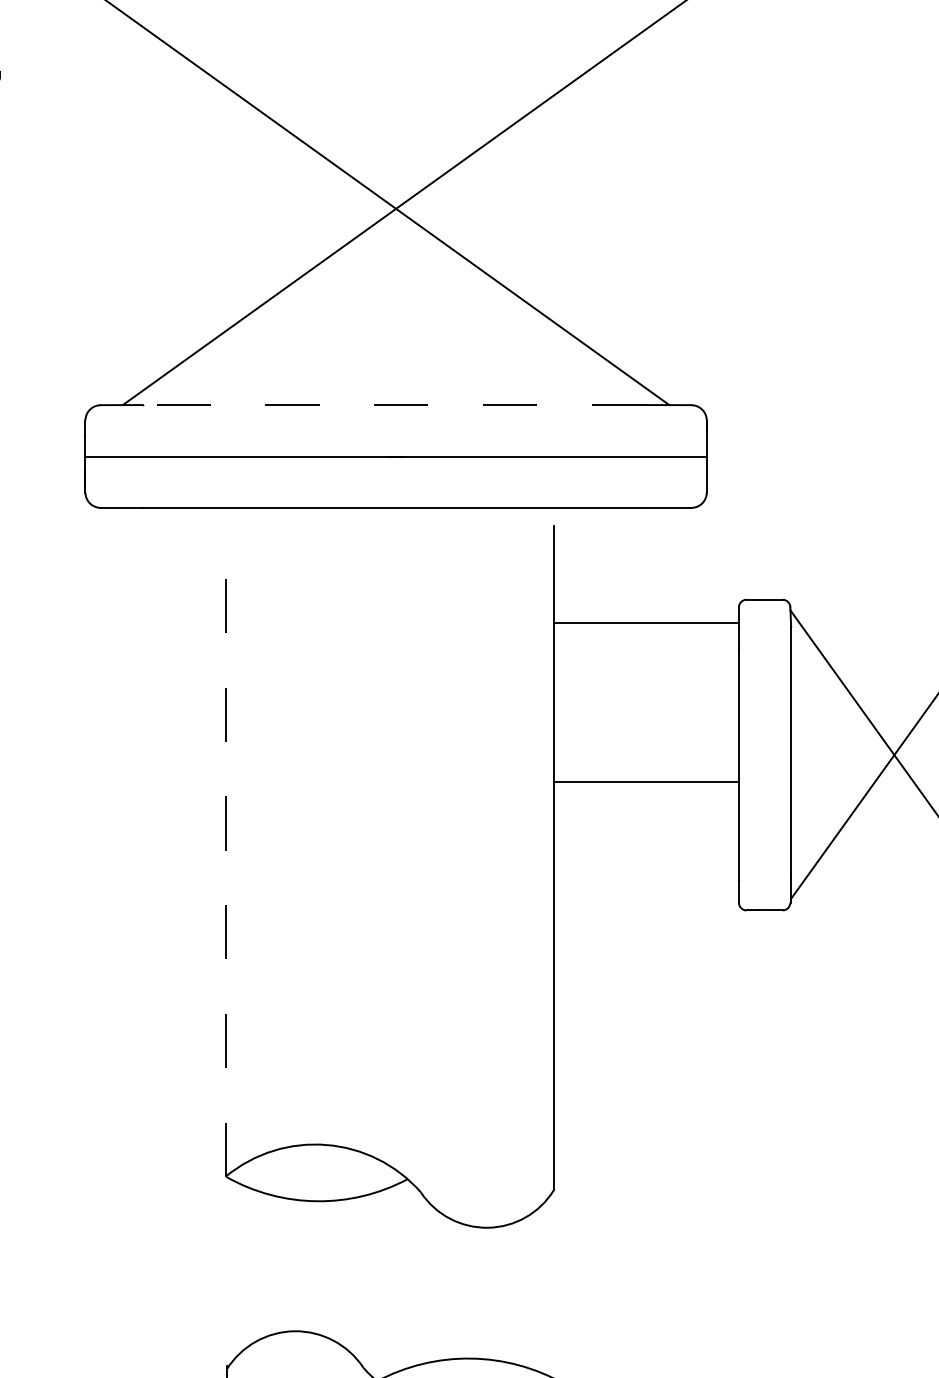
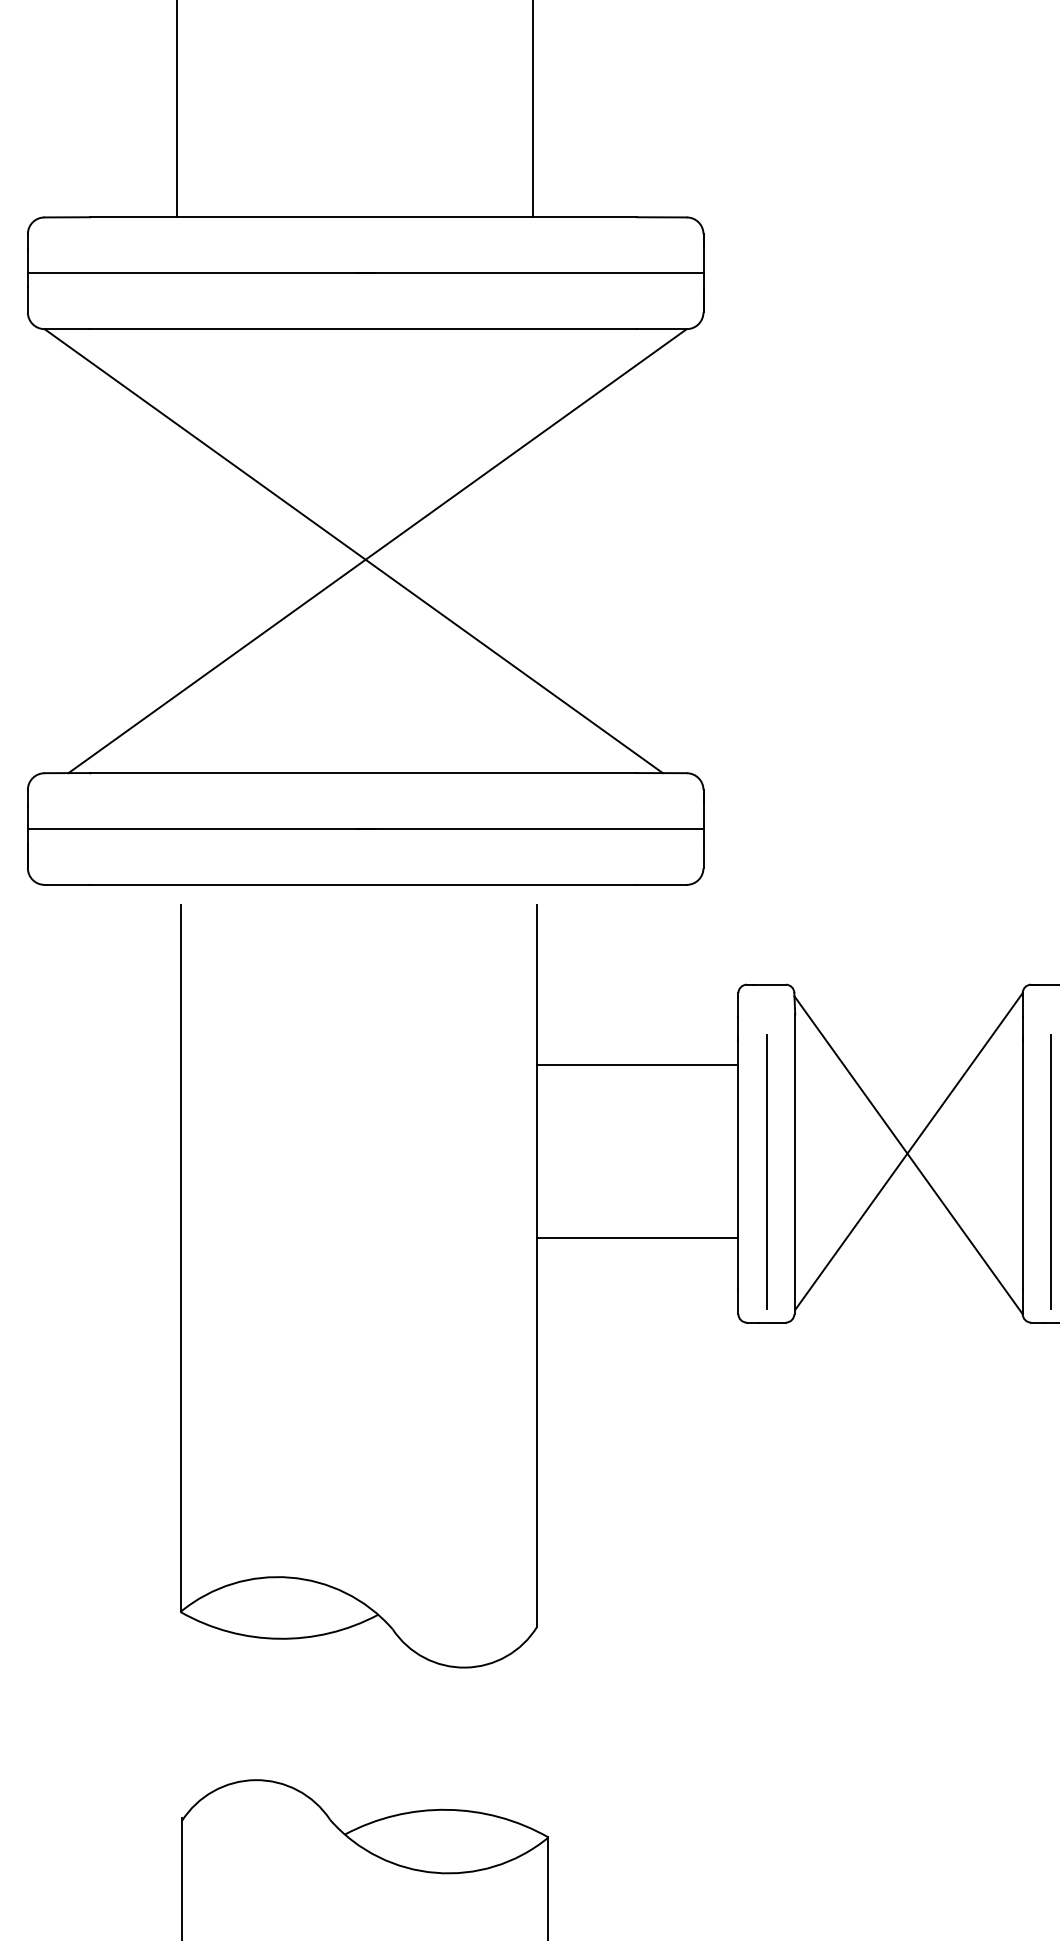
line: (394, 405) -> (363, 773), dashed -> solid
line: (646, 623) -> (637, 1065), moved
line: (764, 771) -> (766, 1171), added
line: (646, 782) -> (637, 1238), moved
line: (226, 851) -> (181, 1258), dashed -> solid

